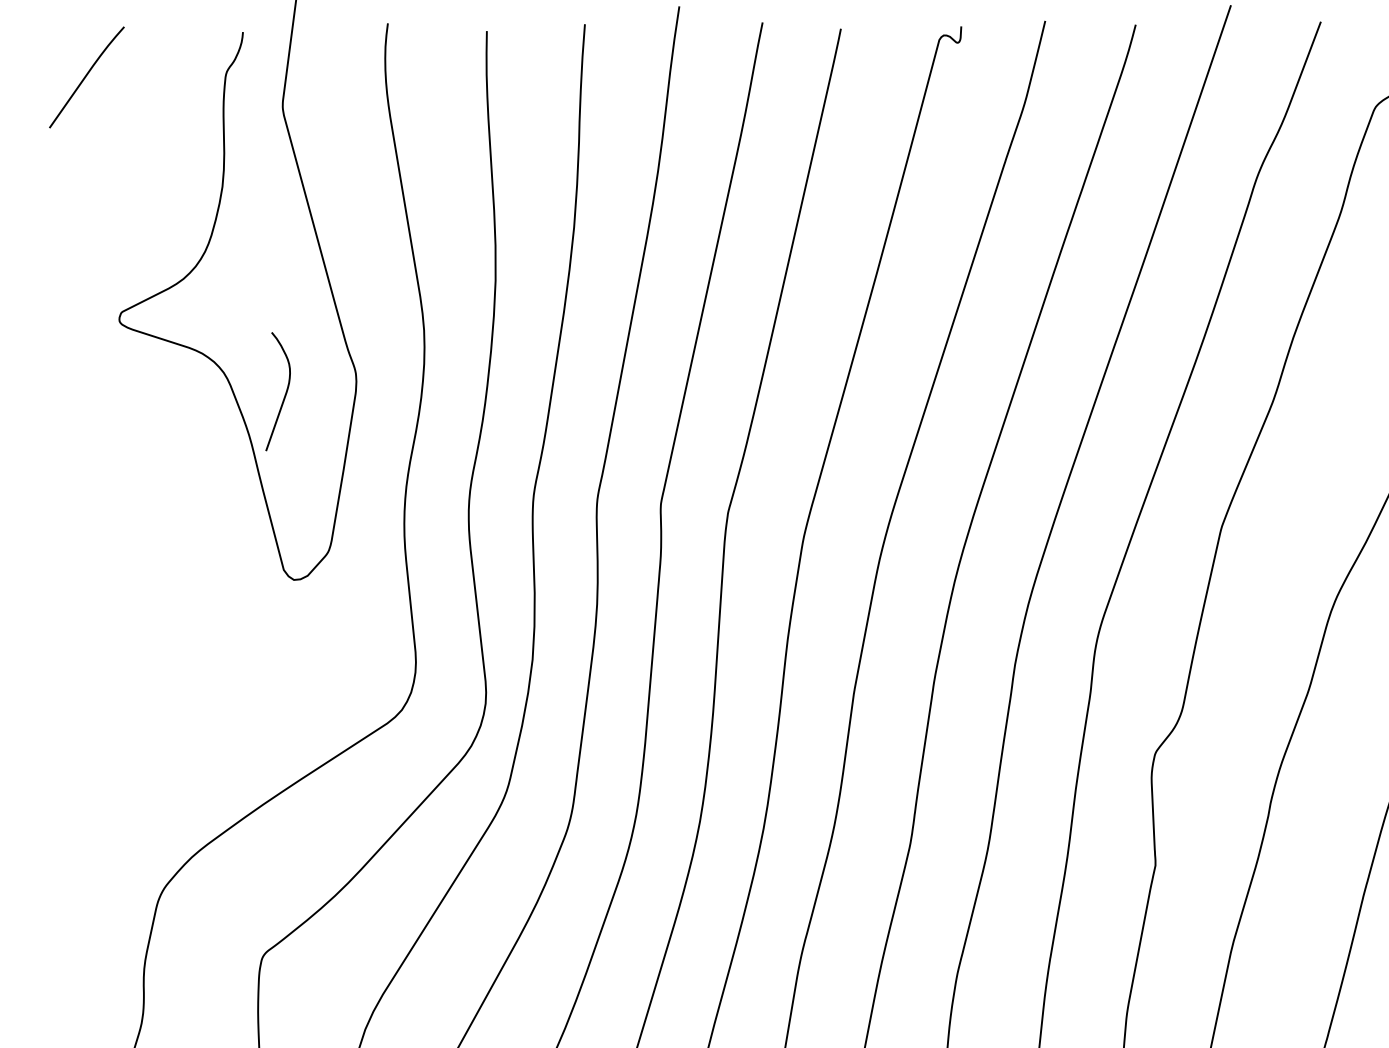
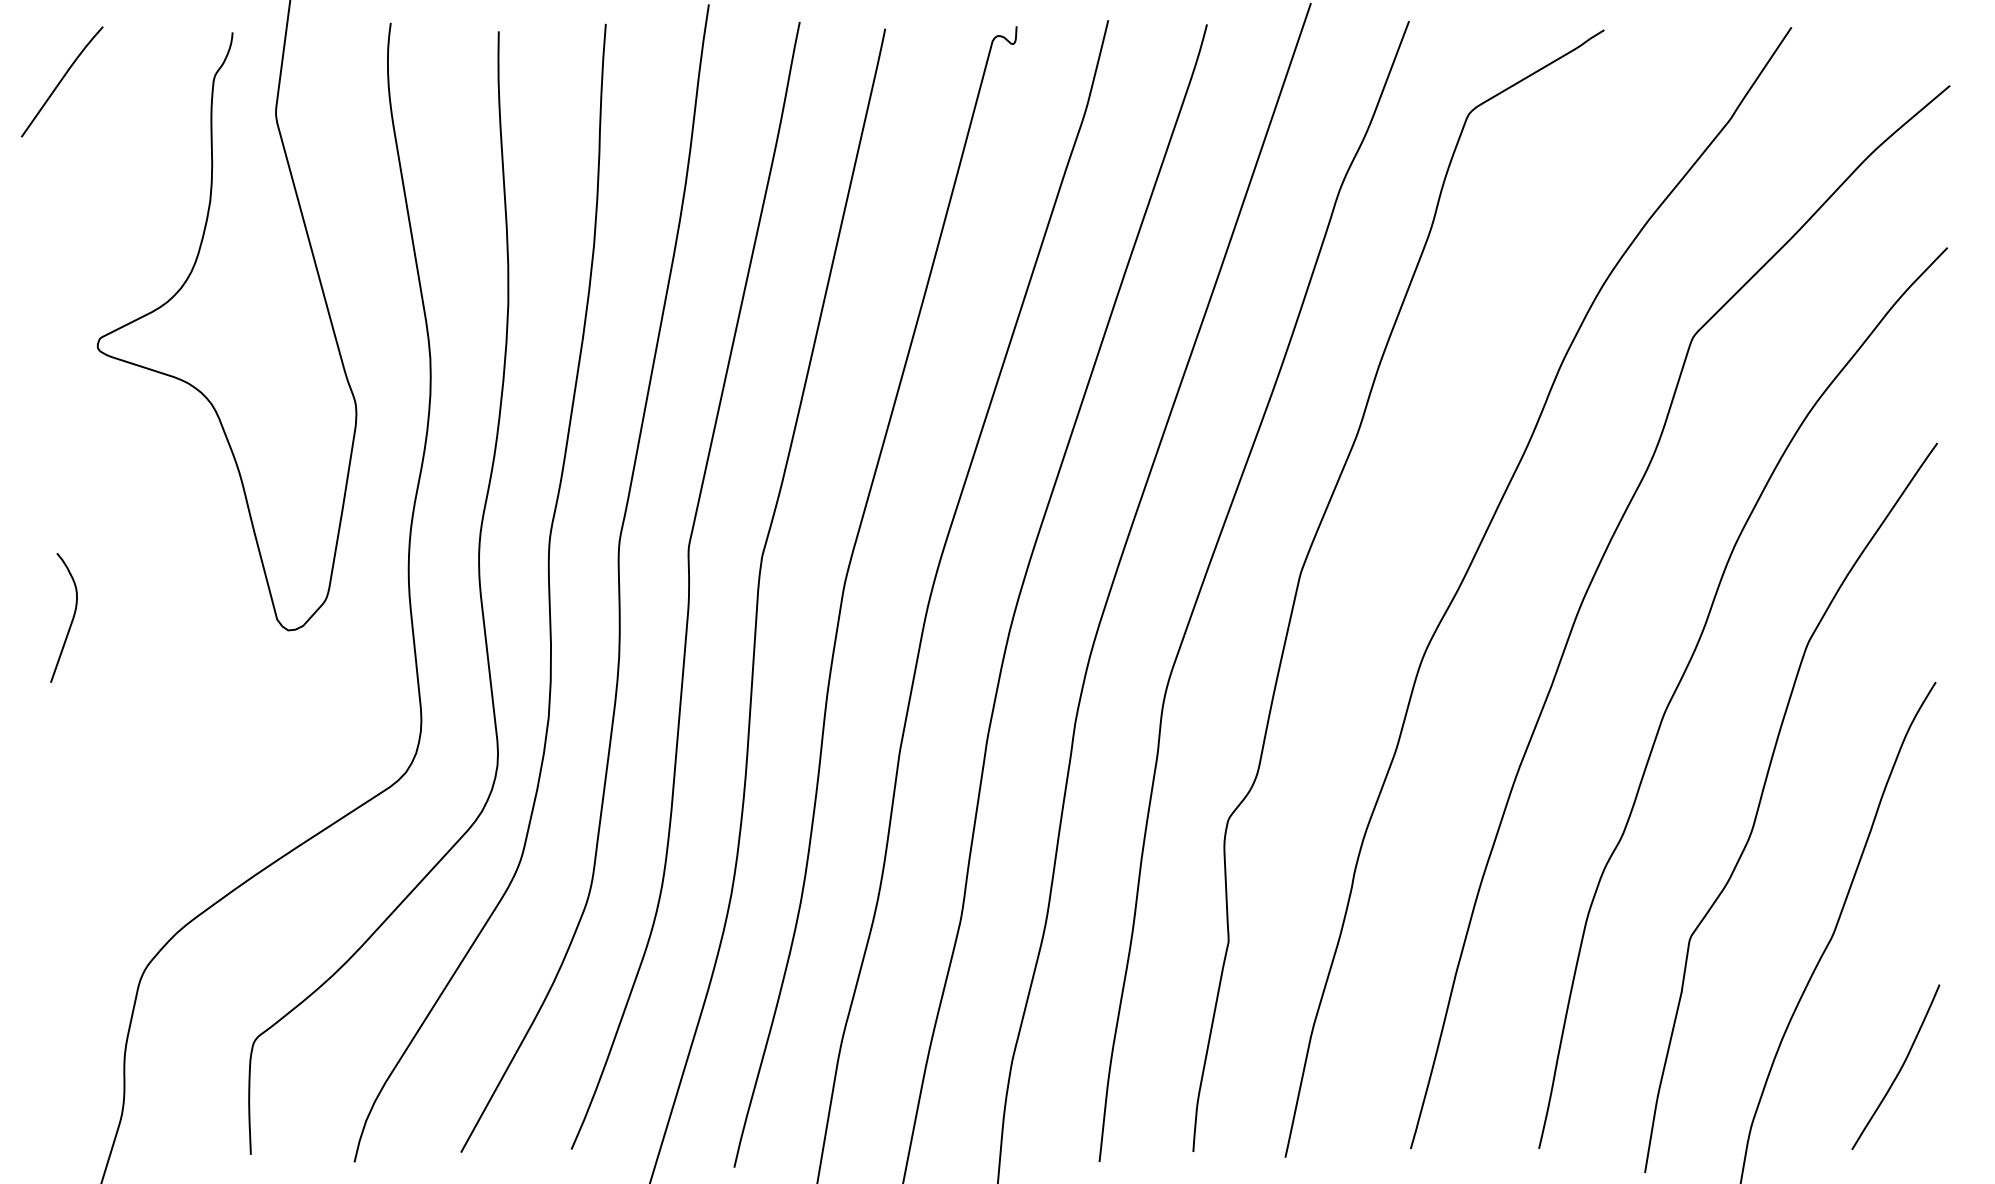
curve: (285, 394) -> (71, 620), moved

